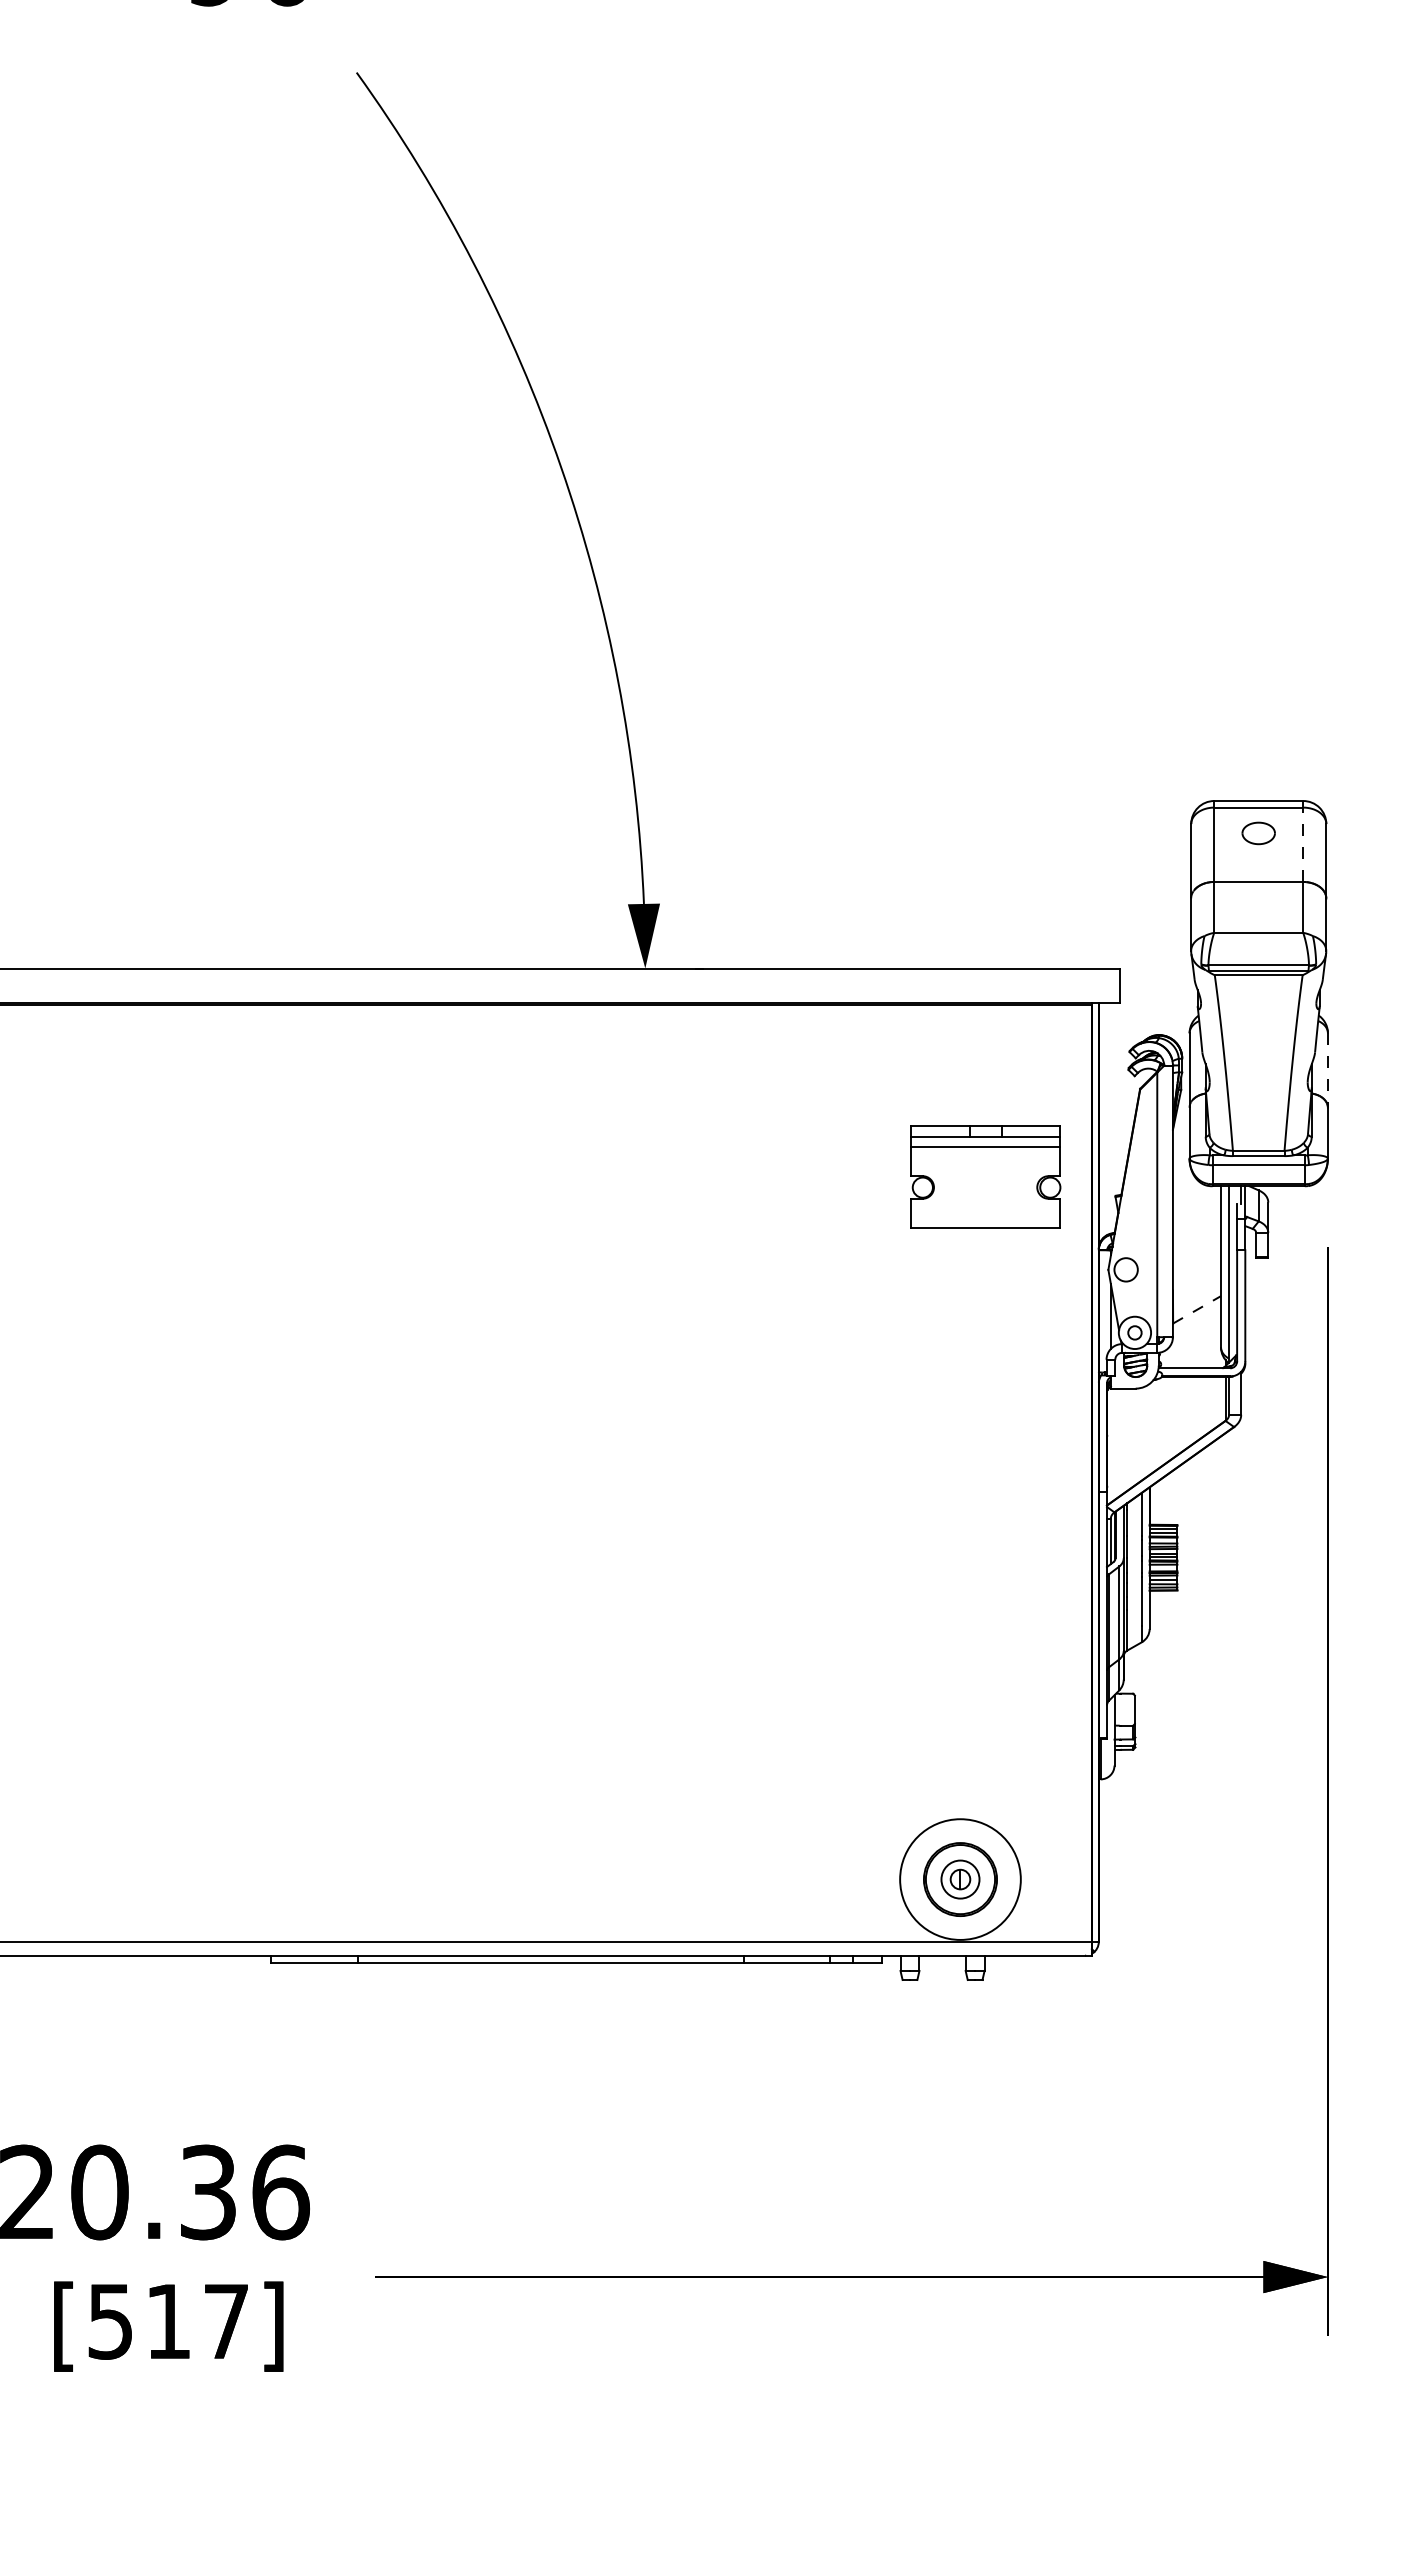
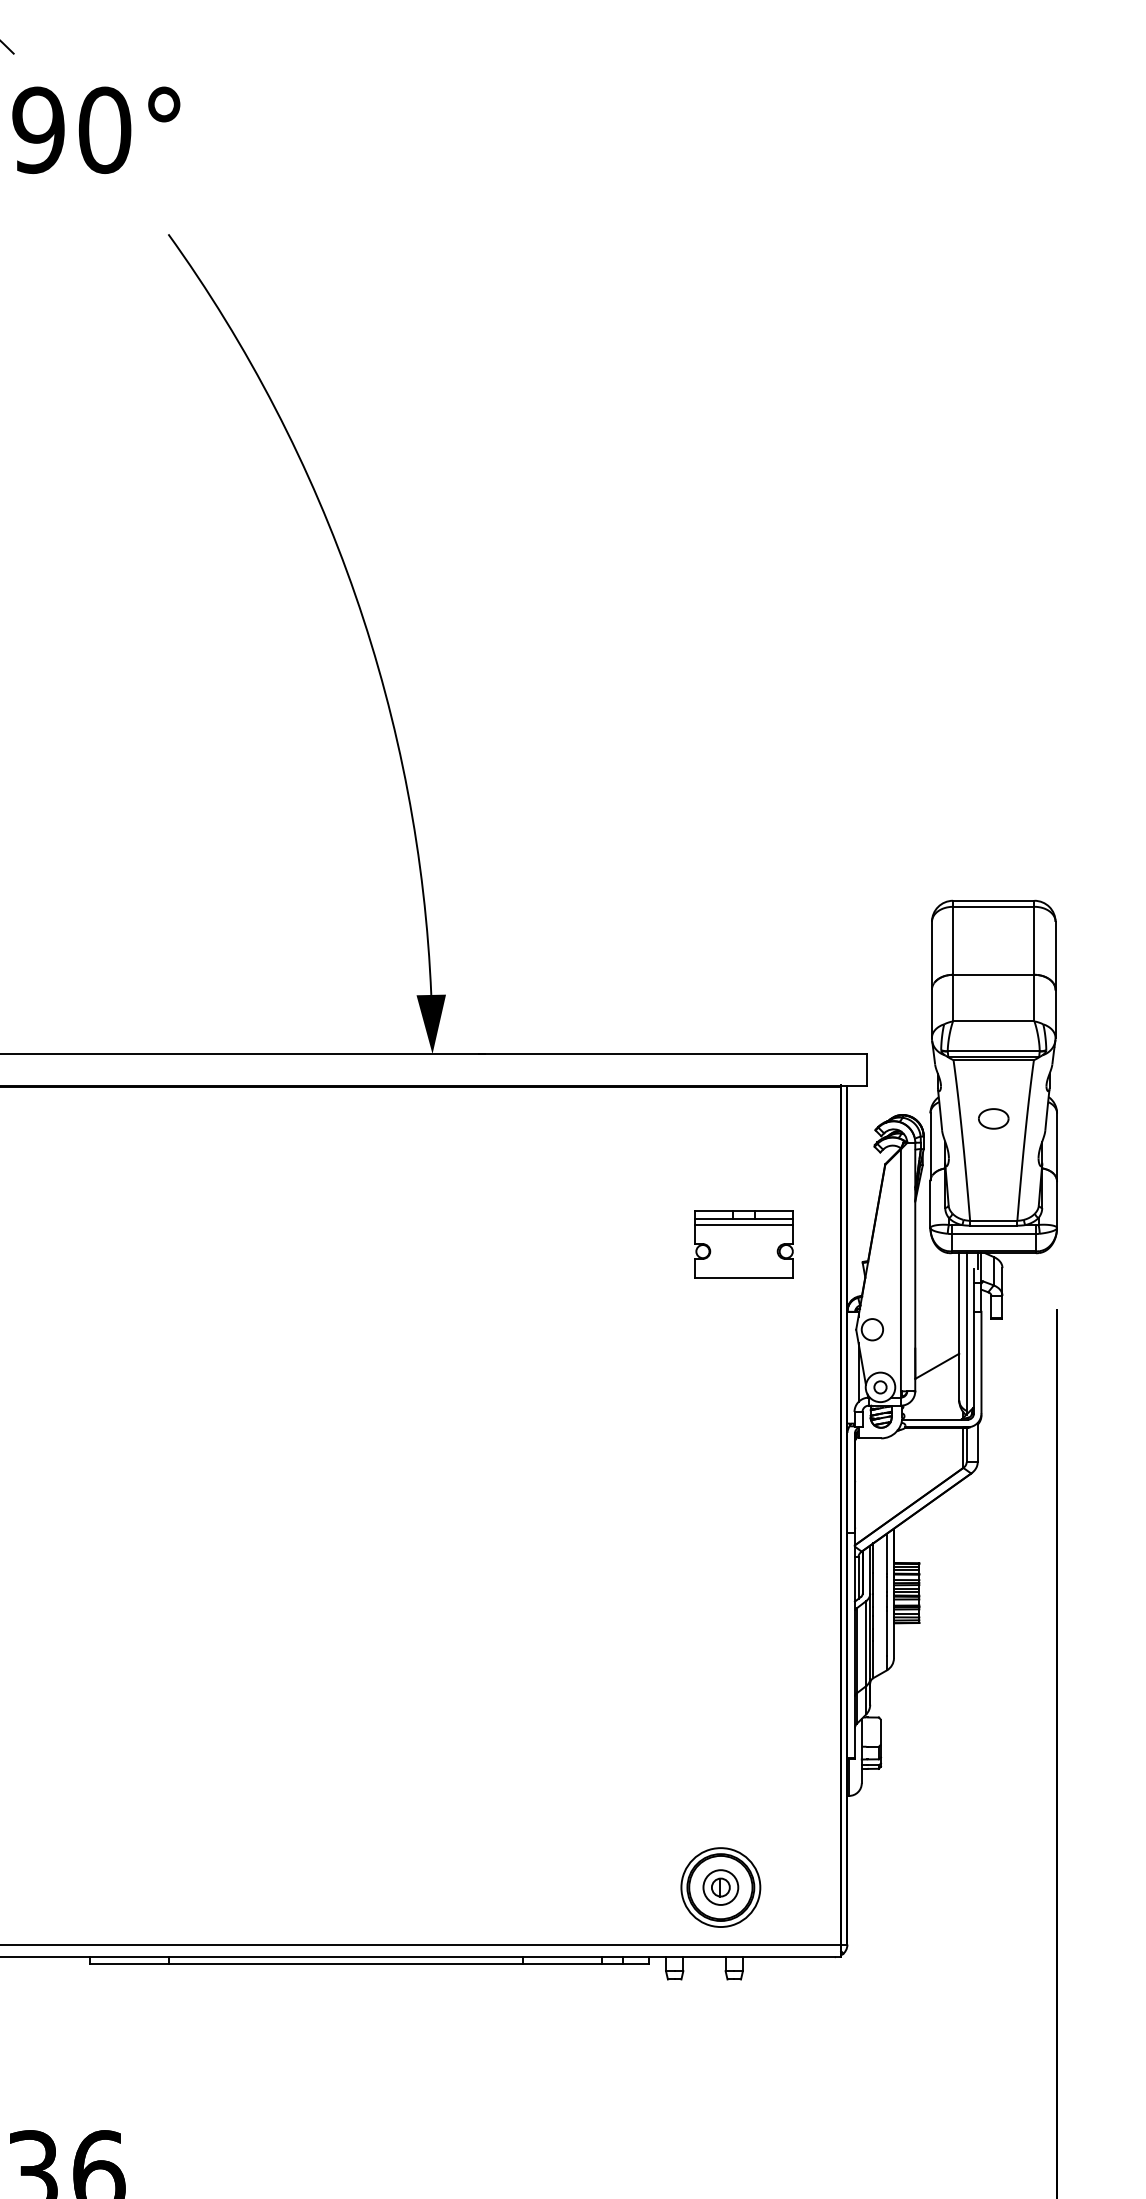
part: (1258, 833) -> (993, 1118), moved
line: (1303, 840) -> (1034, 936), dashed -> solid
line: (1327, 1070) -> (1056, 1147), dashed -> solid
part: (985, 1176) -> (743, 1244), size x0.71
line: (1196, 1309) -> (936, 1366), dashed -> solid
circle: (960, 1879) -> (720, 1887), size x0.71

